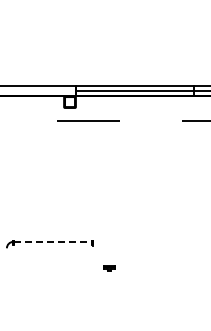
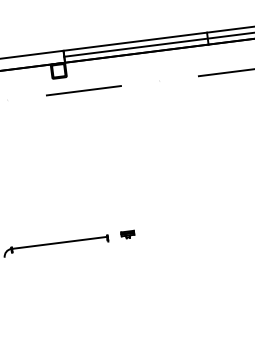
line: (53, 241) -> (60, 242), dashed -> solid
part: (109, 268) -> (128, 234), moved

